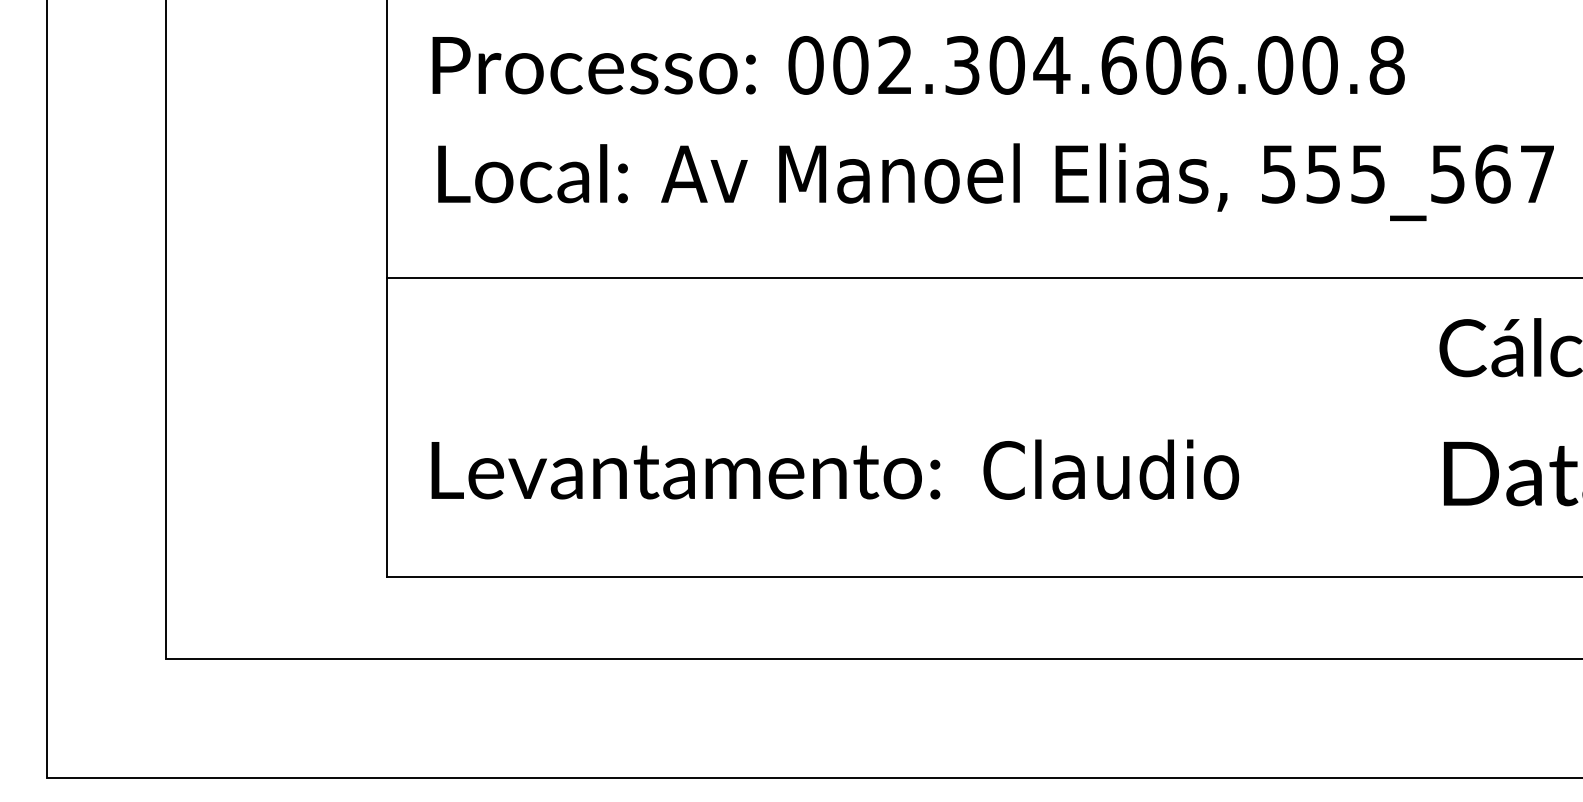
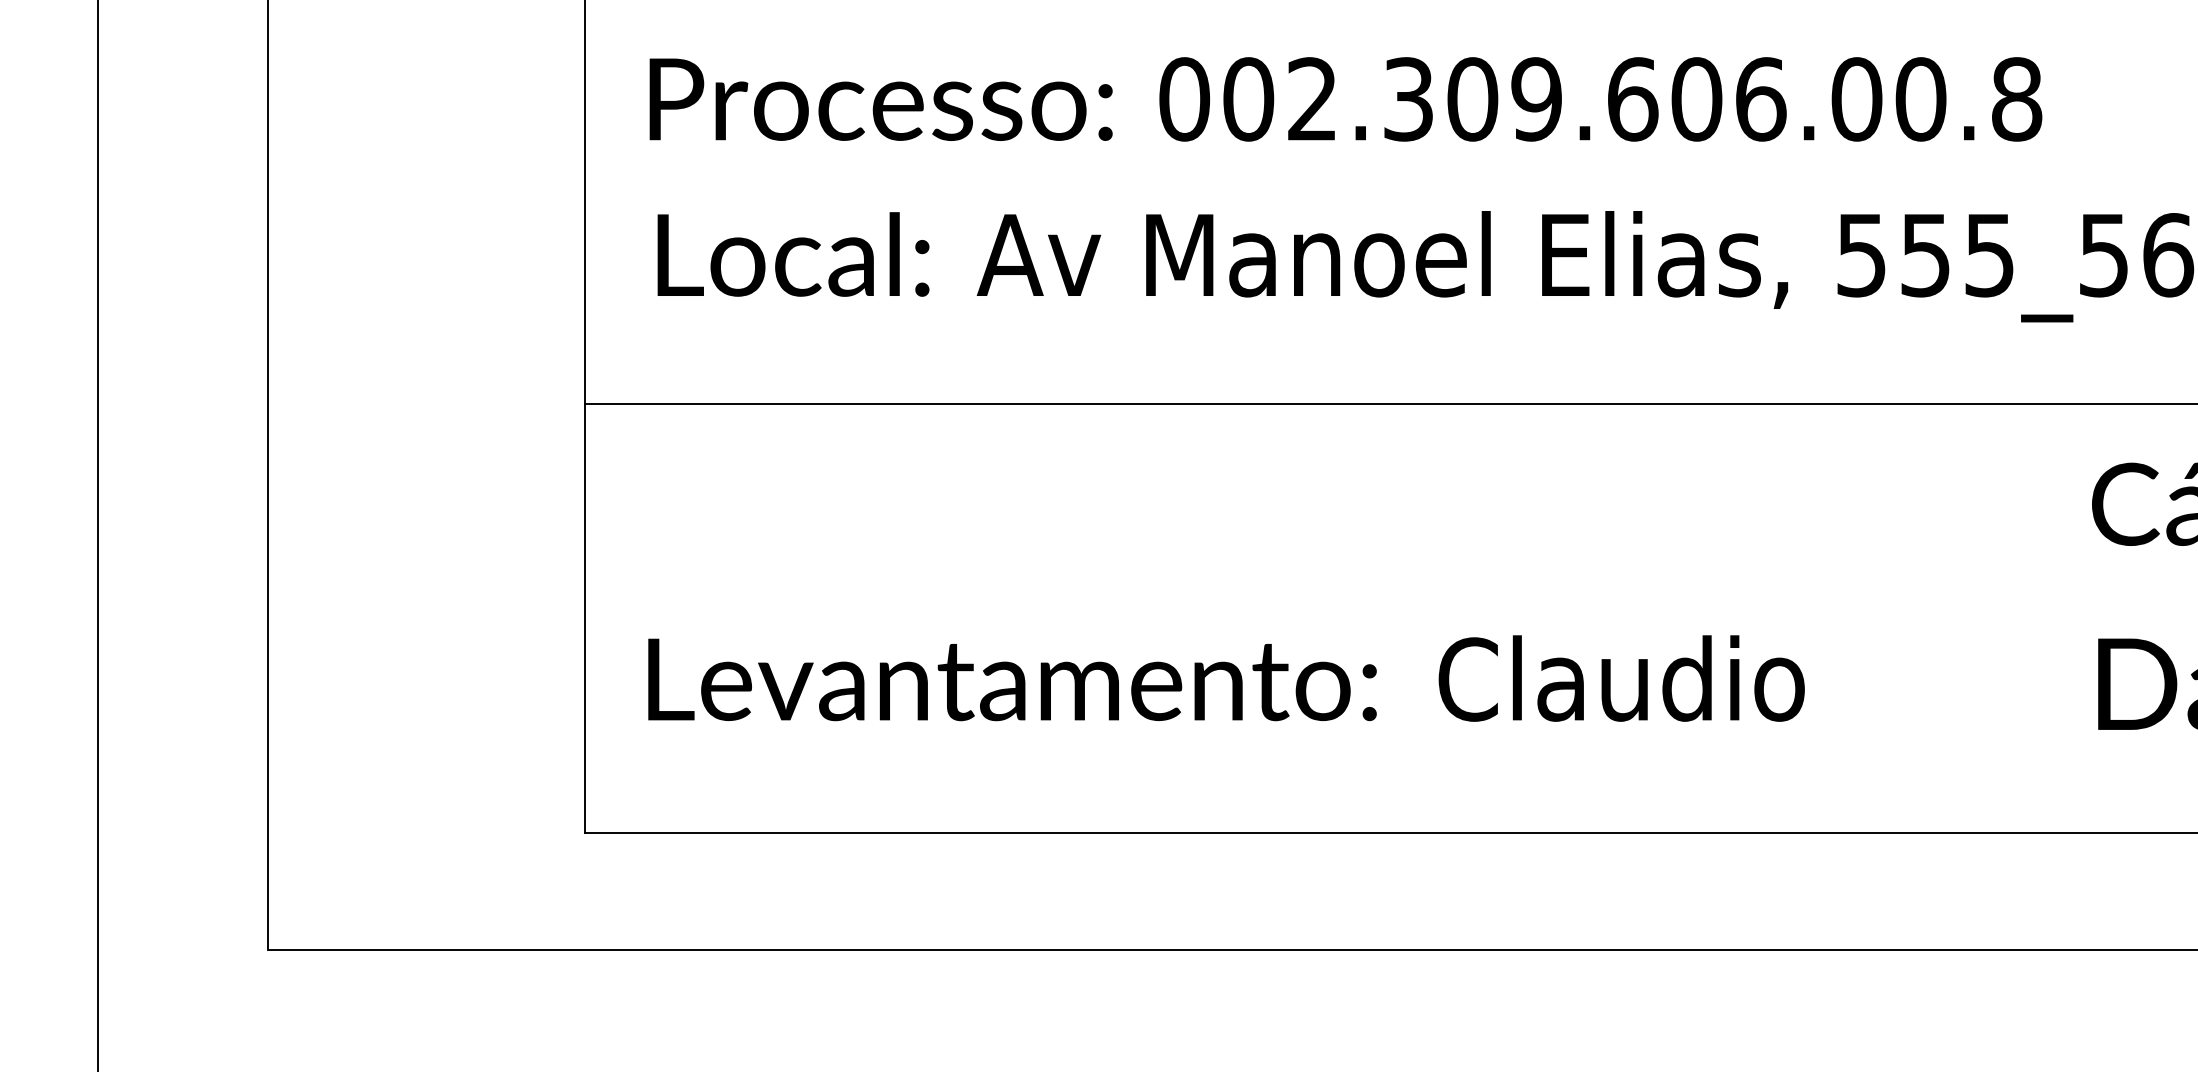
text: (1051, 65) -> (1536, 99), 002.304.606.00.8 -> 002.309.606.00.8

